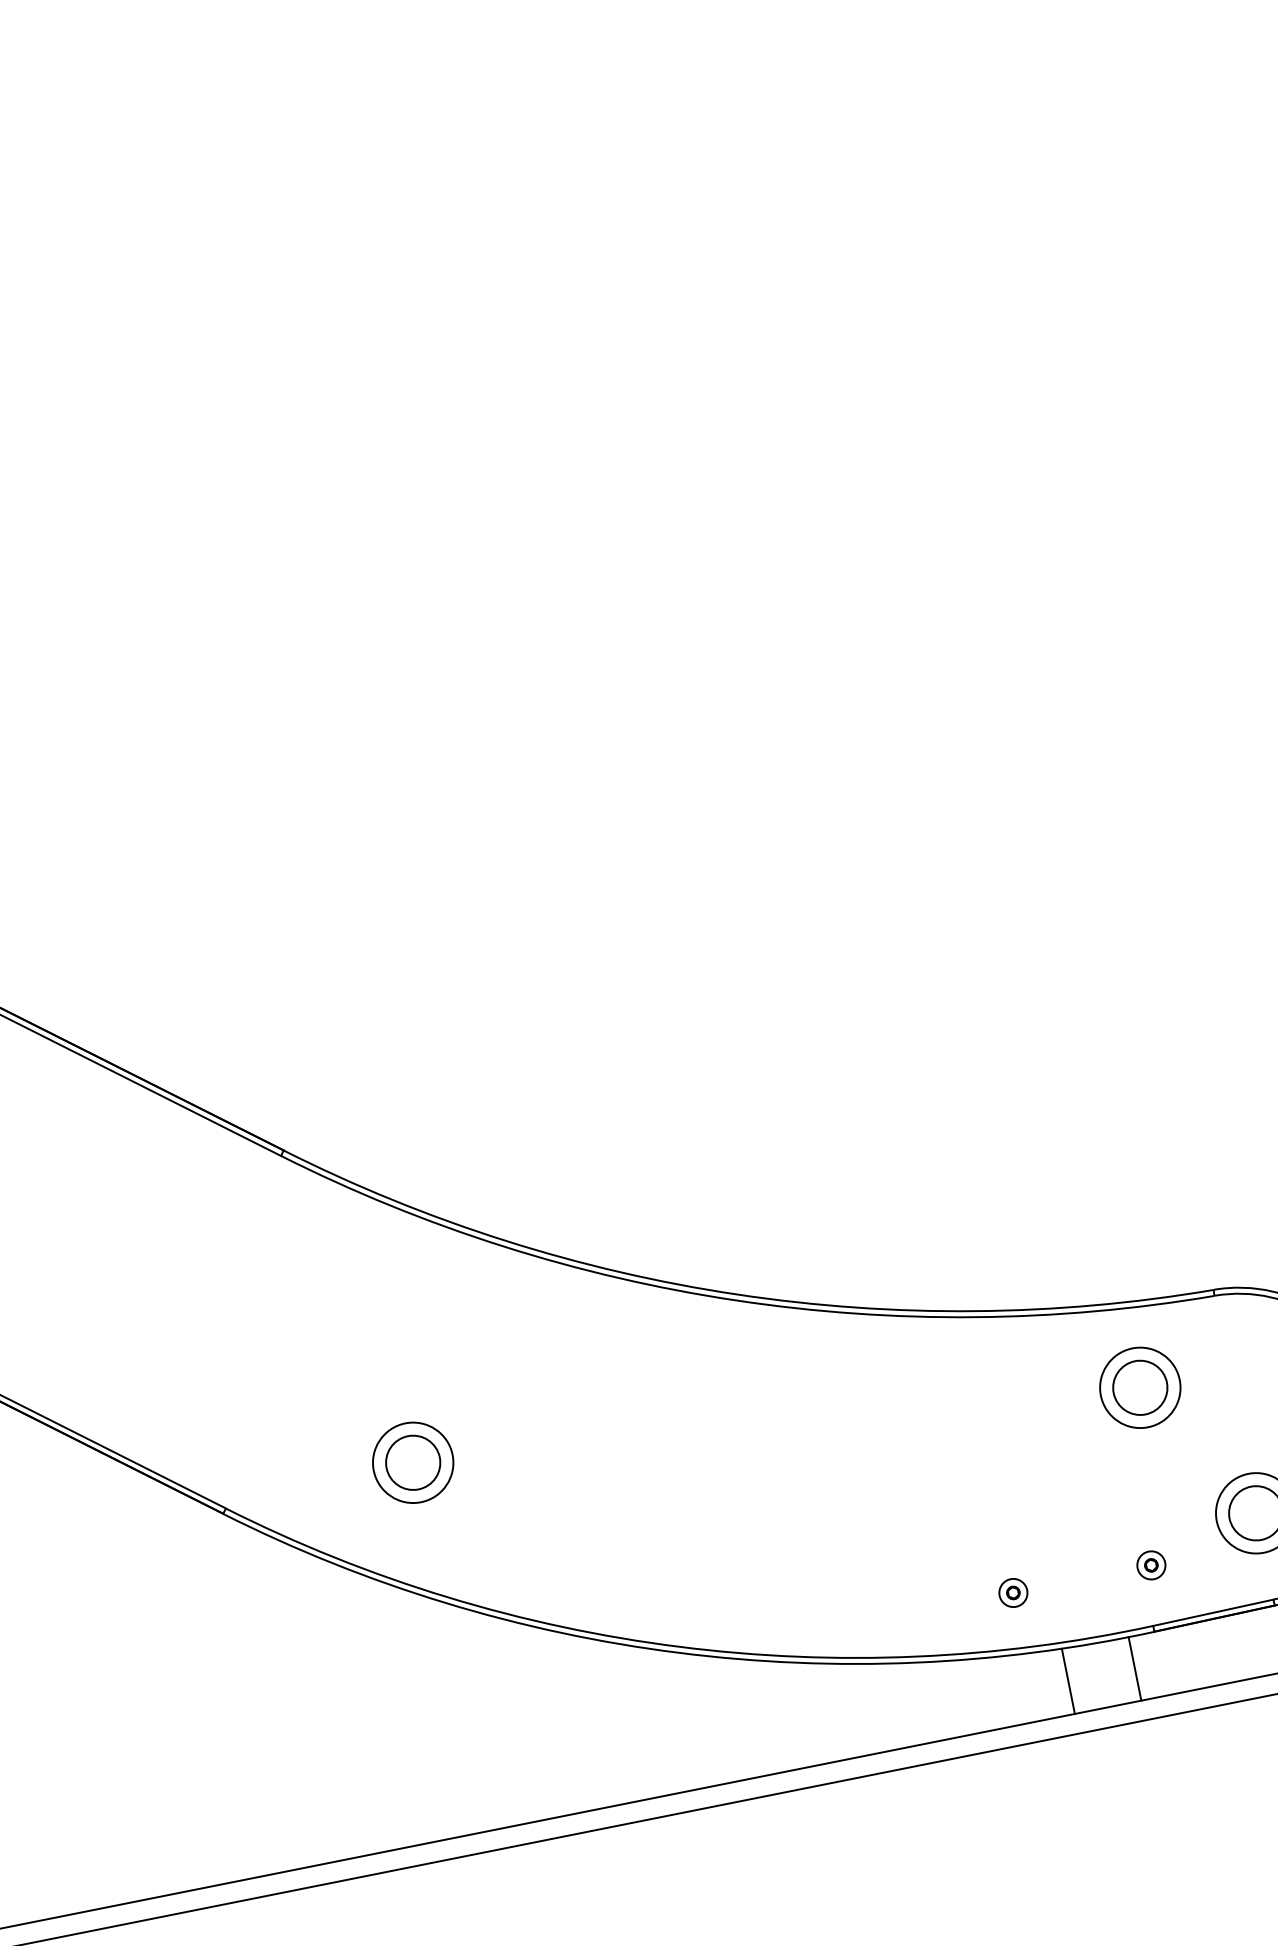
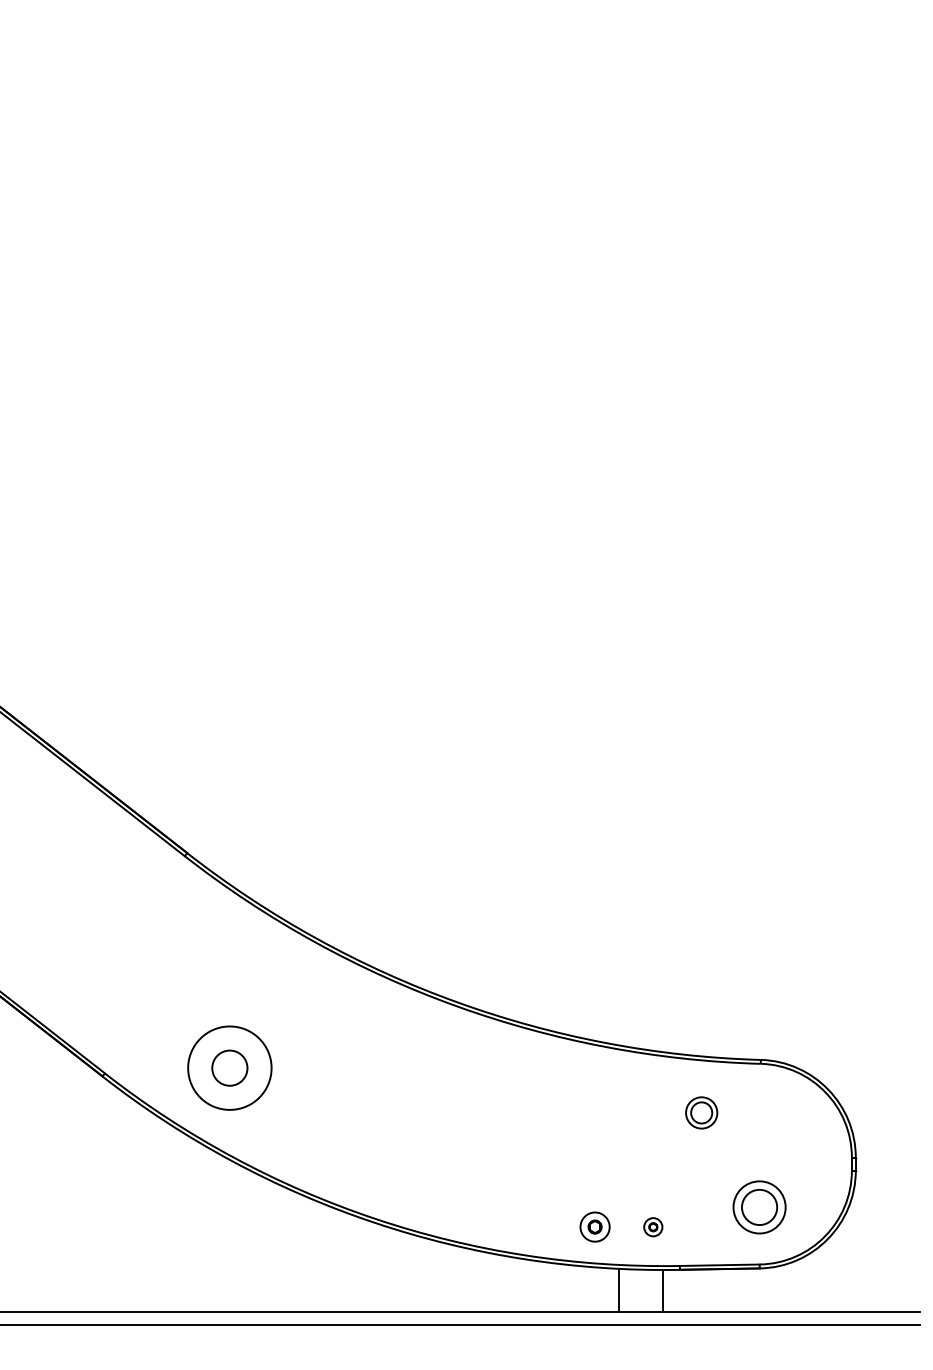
part: (1139, 1387) -> (701, 1112), size x0.6
circle: (412, 1463) -> (229, 1068), size x1.6
part: (1151, 1565) -> (653, 1227), moved
part: (1012, 1593) -> (594, 1227), size x1.6

